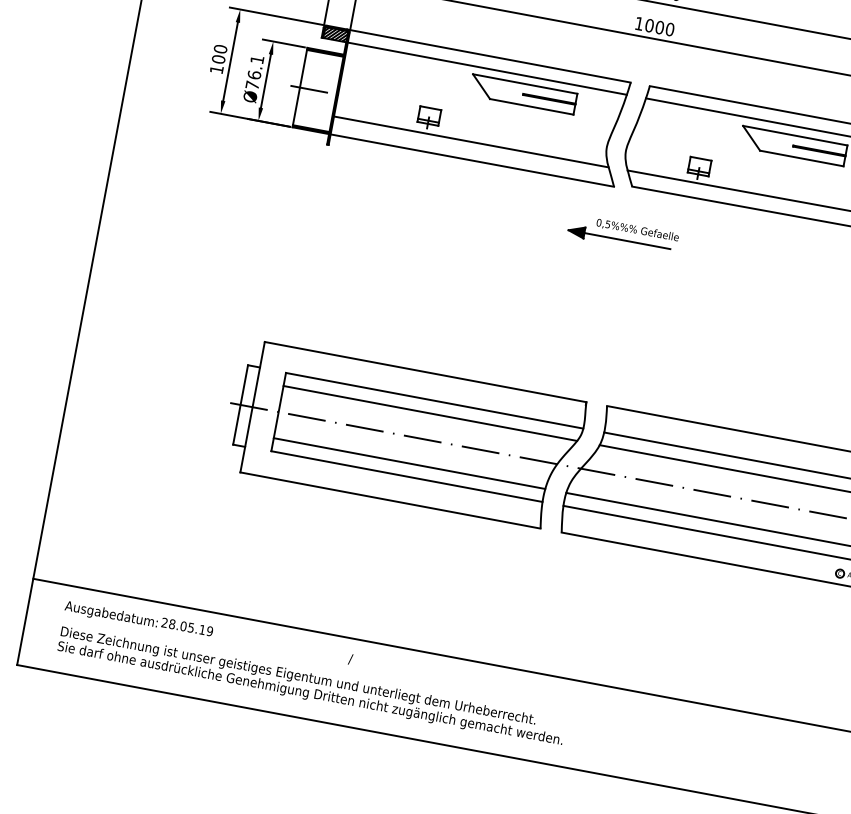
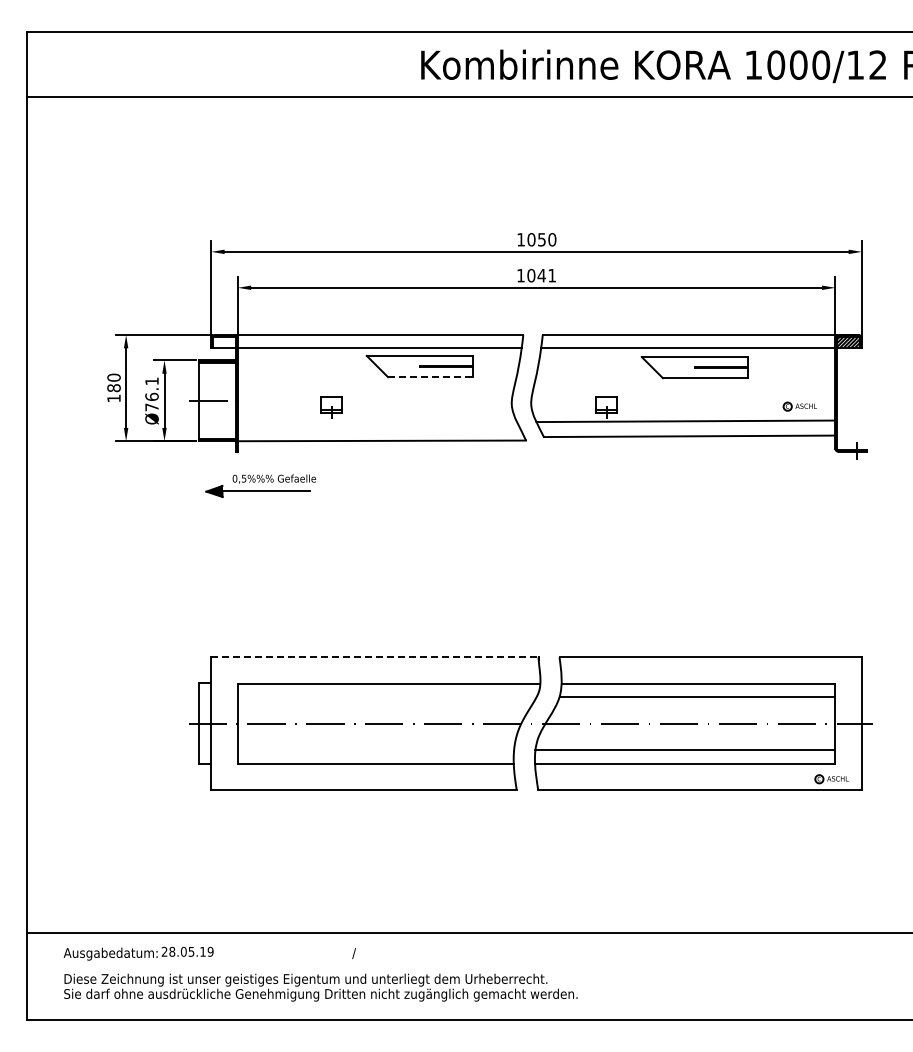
text: (664, 28) -> (546, 275), 1000 -> 1041
hatch: (335, 33) -> (224, 341), removed
text: (218, 59) -> (113, 388), 100 -> 180
line: (531, 107) -> (430, 377), solid -> dashed
line: (471, 141) -> (377, 422), removed
part: (622, 234) -> (260, 485), moved
line: (425, 372) -> (374, 657), solid -> dashed
line: (429, 413) -> (386, 697), removed
line: (409, 463) -> (375, 750), removed

